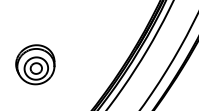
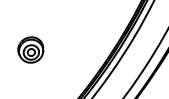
part: (35, 64) -> (30, 49), size x0.7

